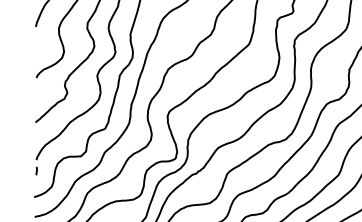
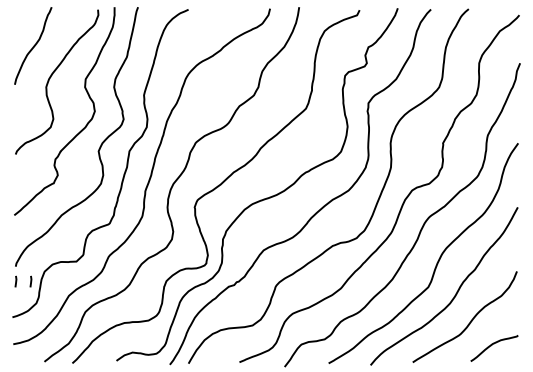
line: (47, 170) -> (30, 281), added

